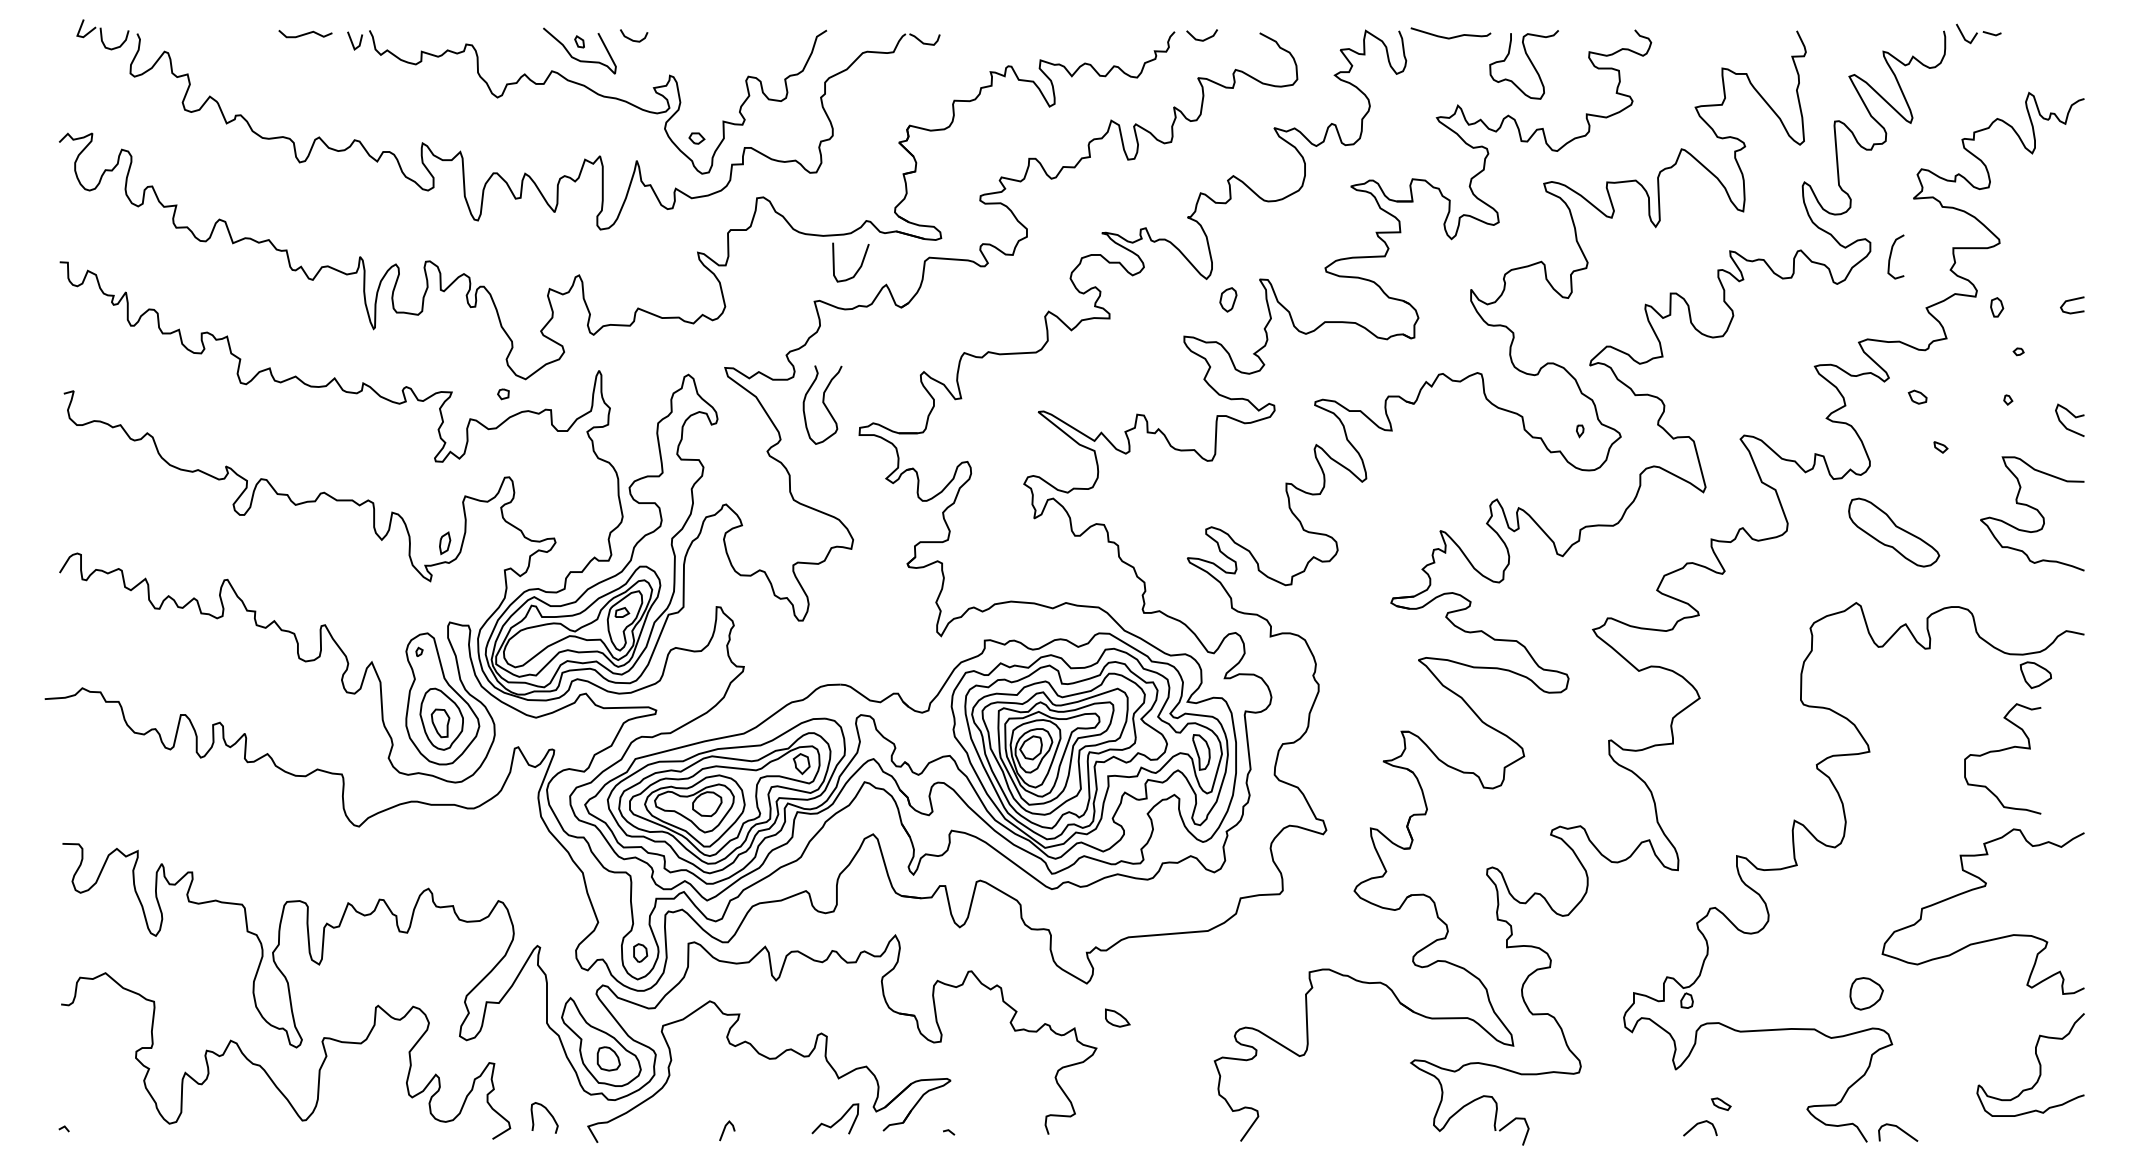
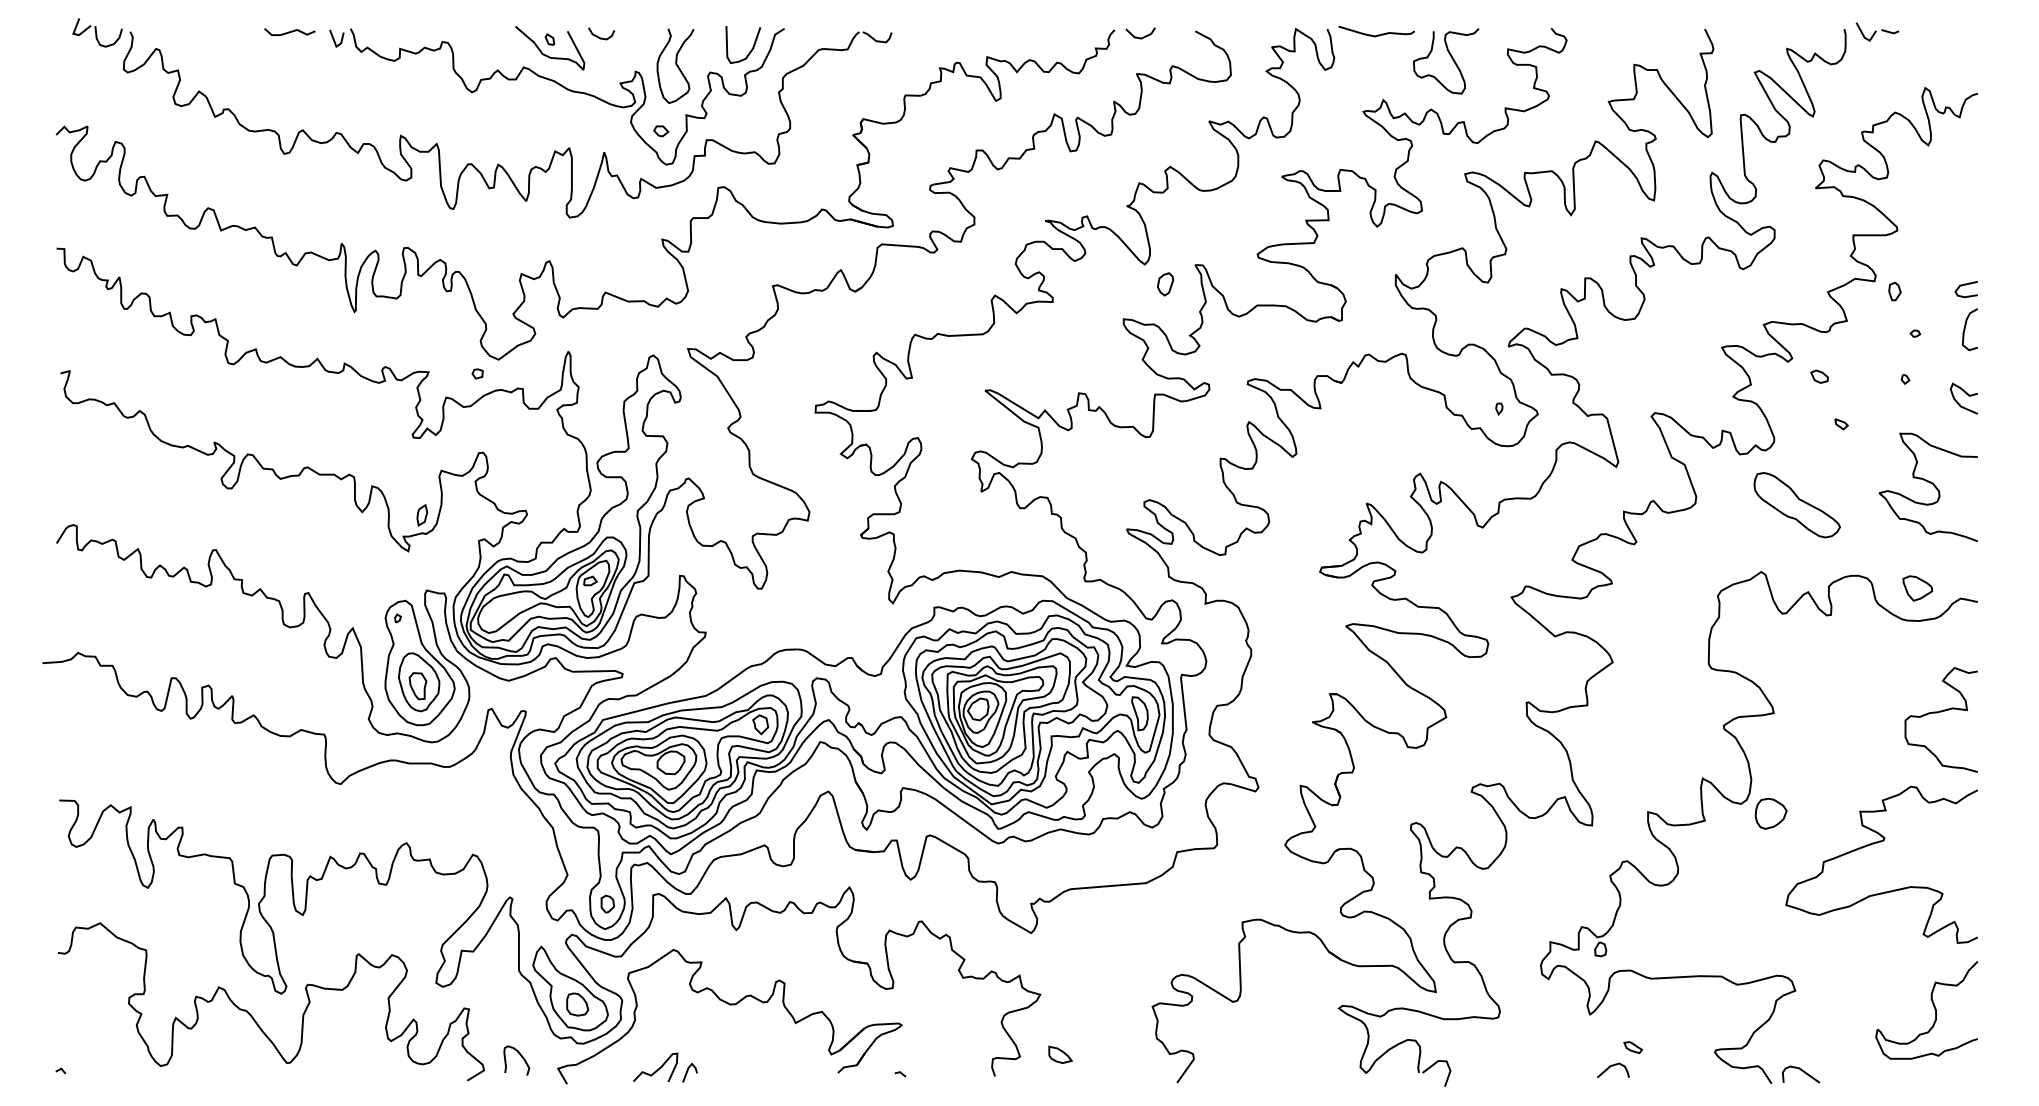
curve: (1891, 256) -> (1965, 329), moved
curve: (860, 264) -> (752, 46), moved
curve: (822, 403) -> (675, 64), moved
part: (2035, 675) -> (1917, 588), moved
curve: (1998, 752) -> (1937, 713), moved
part: (1865, 993) -> (1770, 813), moved
part: (1117, 1017) -> (1060, 1054), moved
curve: (836, 1121) -> (656, 1069), moved

